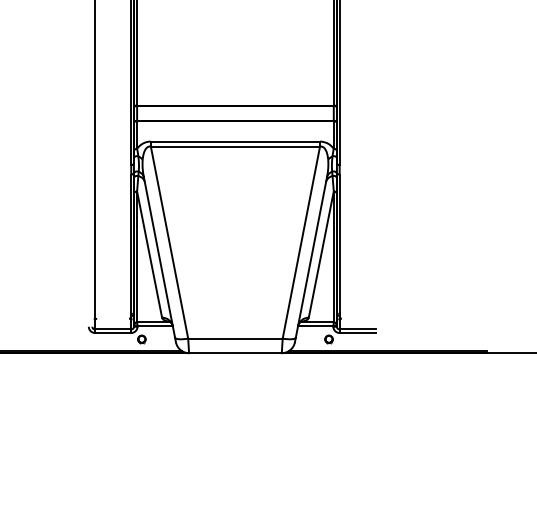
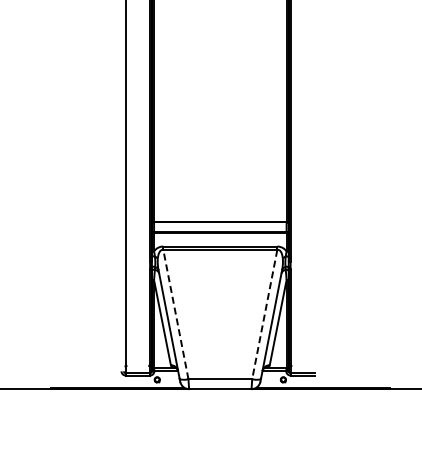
line: (168, 242) -> (175, 314), solid -> dashed
line: (300, 242) -> (264, 314), solid -> dashed

